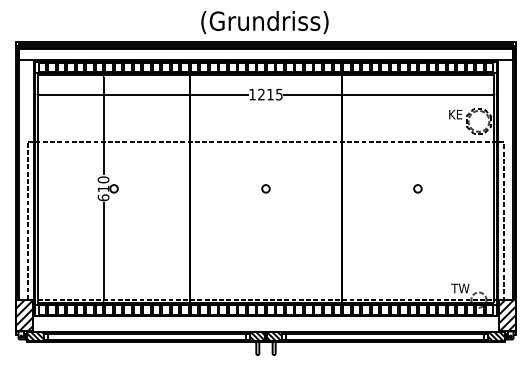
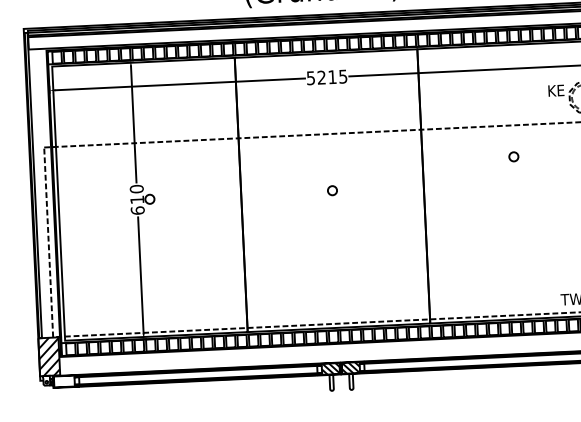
text: (252, 94) -> (310, 78), 1215 -> 5215
circle: (417, 188) -> (513, 156), moved
hatch: (35, 336) -> (63, 381), removed

